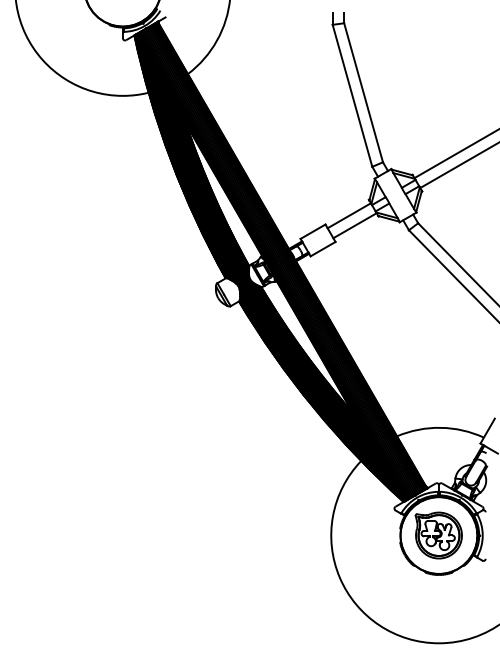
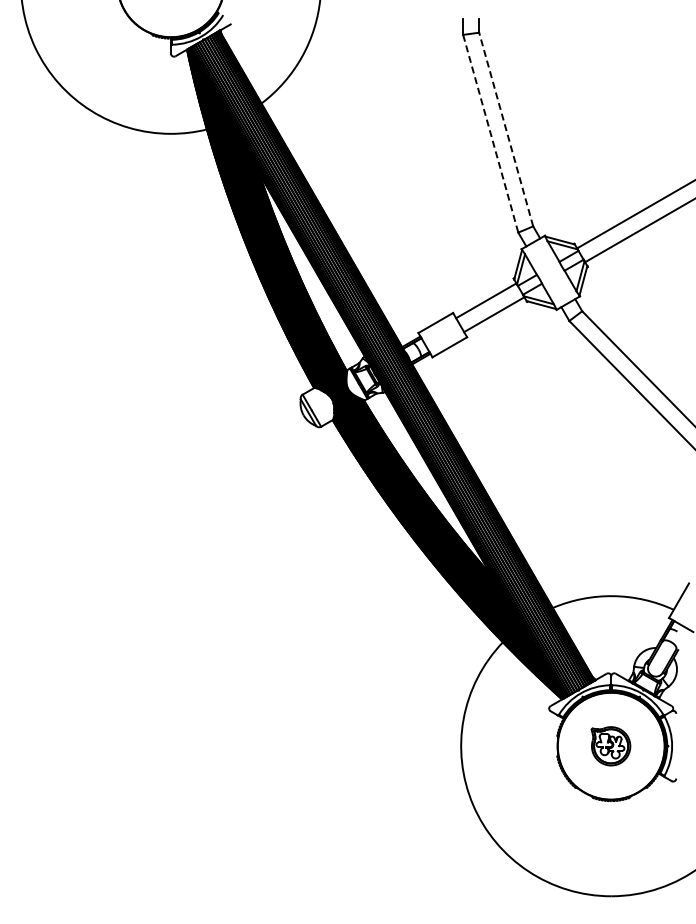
line: (363, 92) -> (506, 129), solid -> dashed
line: (352, 95) -> (490, 133), solid -> dashed
part: (438, 535) -> (610, 746), size x0.6

